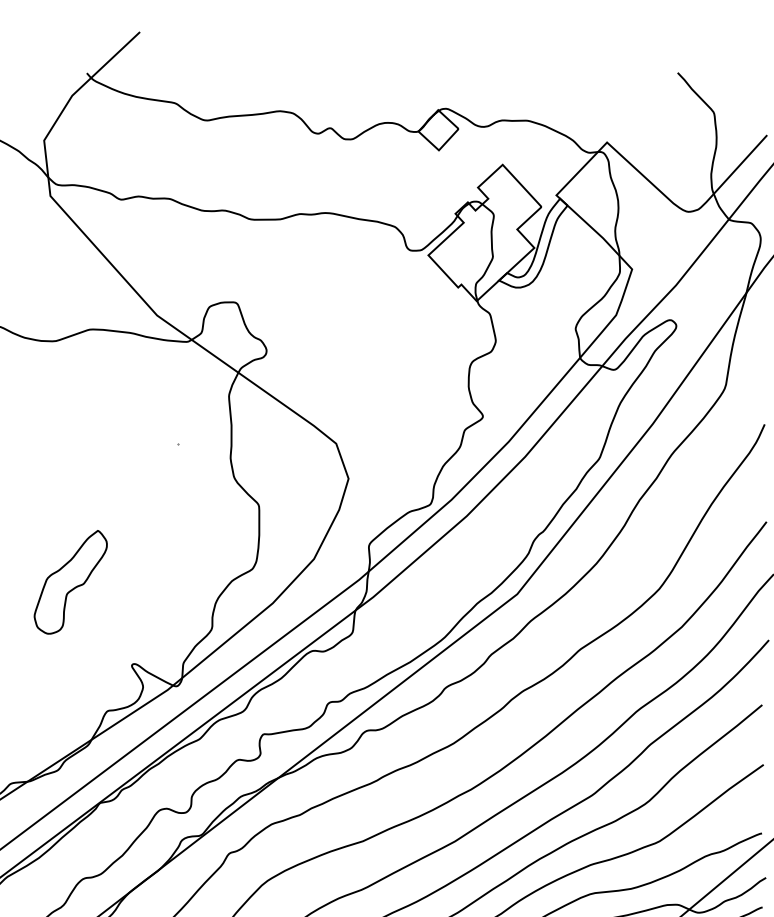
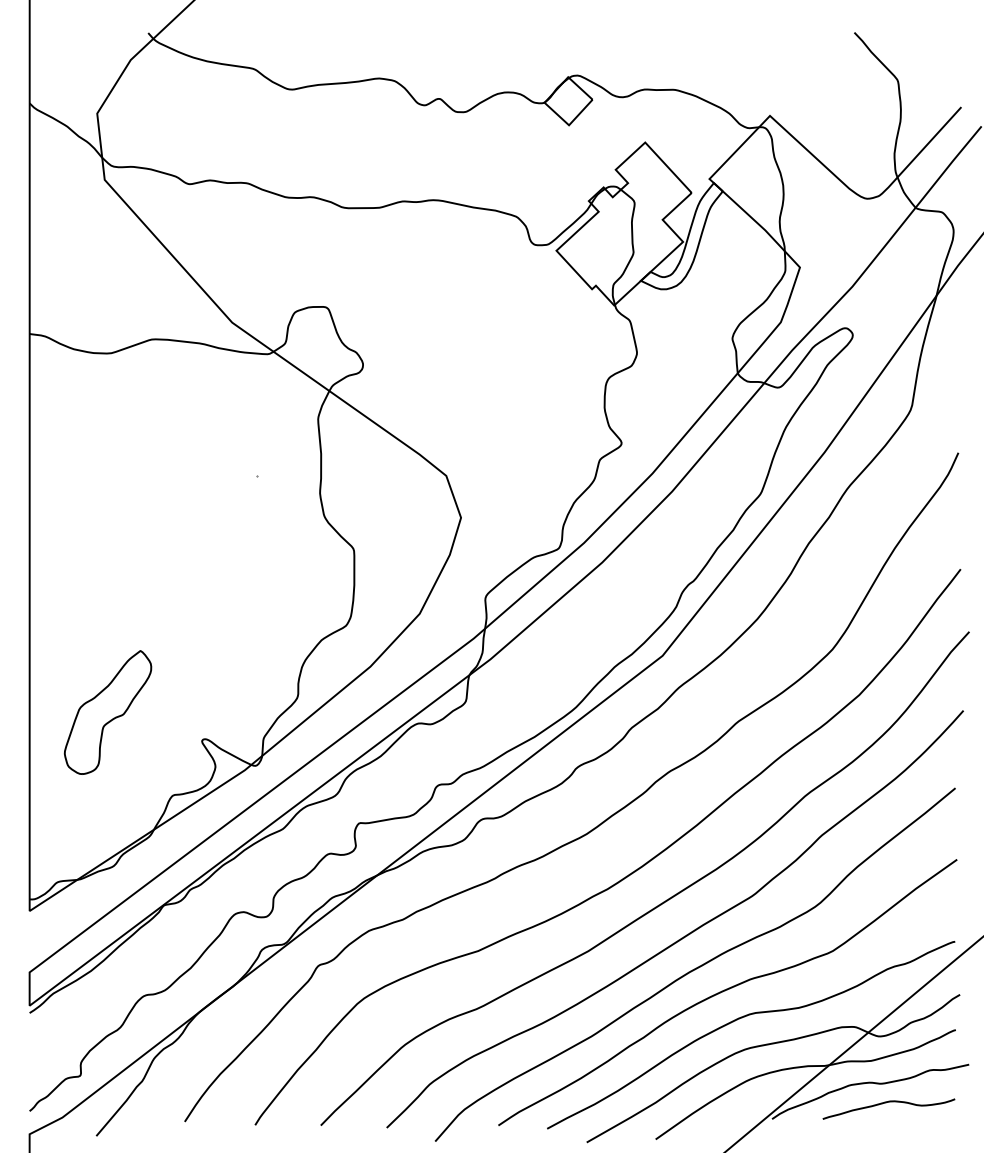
part: (70, 582) -> (107, 712), moved

